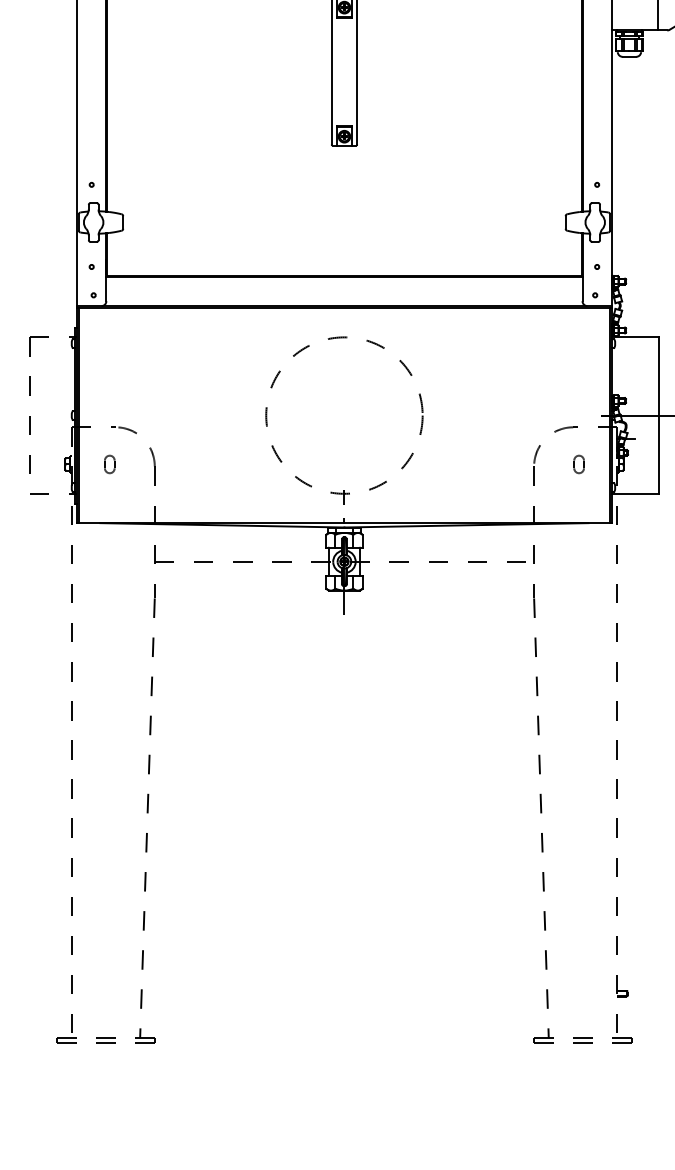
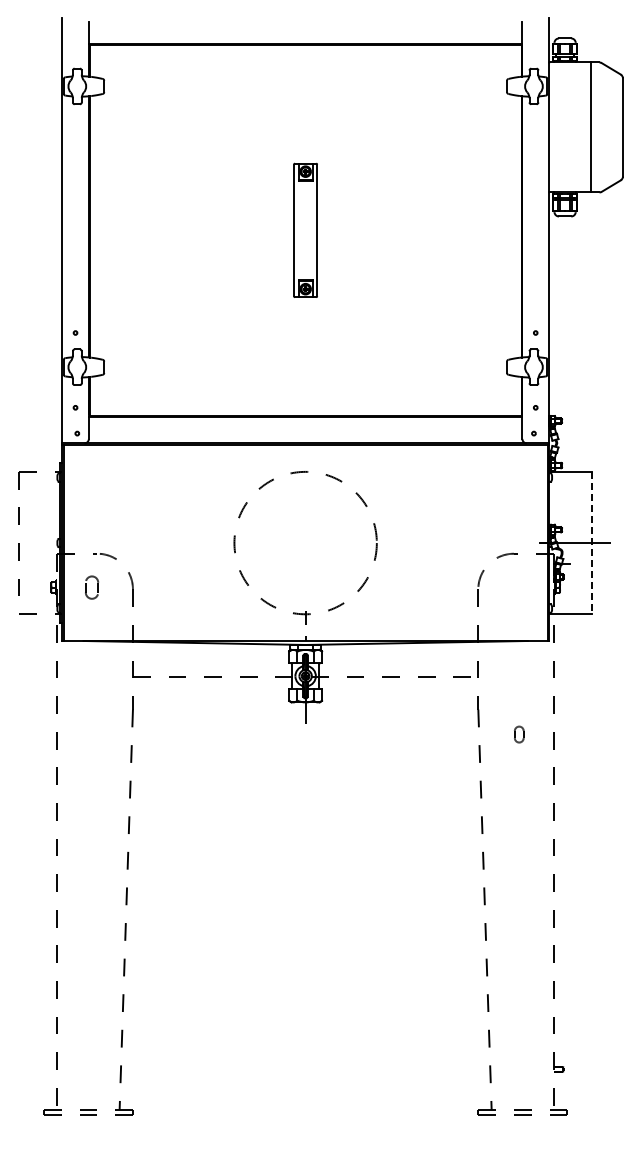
line: (659, 416) -> (592, 543), solid -> dashed
part: (109, 464) -> (91, 587), size x1.4
part: (579, 464) -> (519, 734), moved

